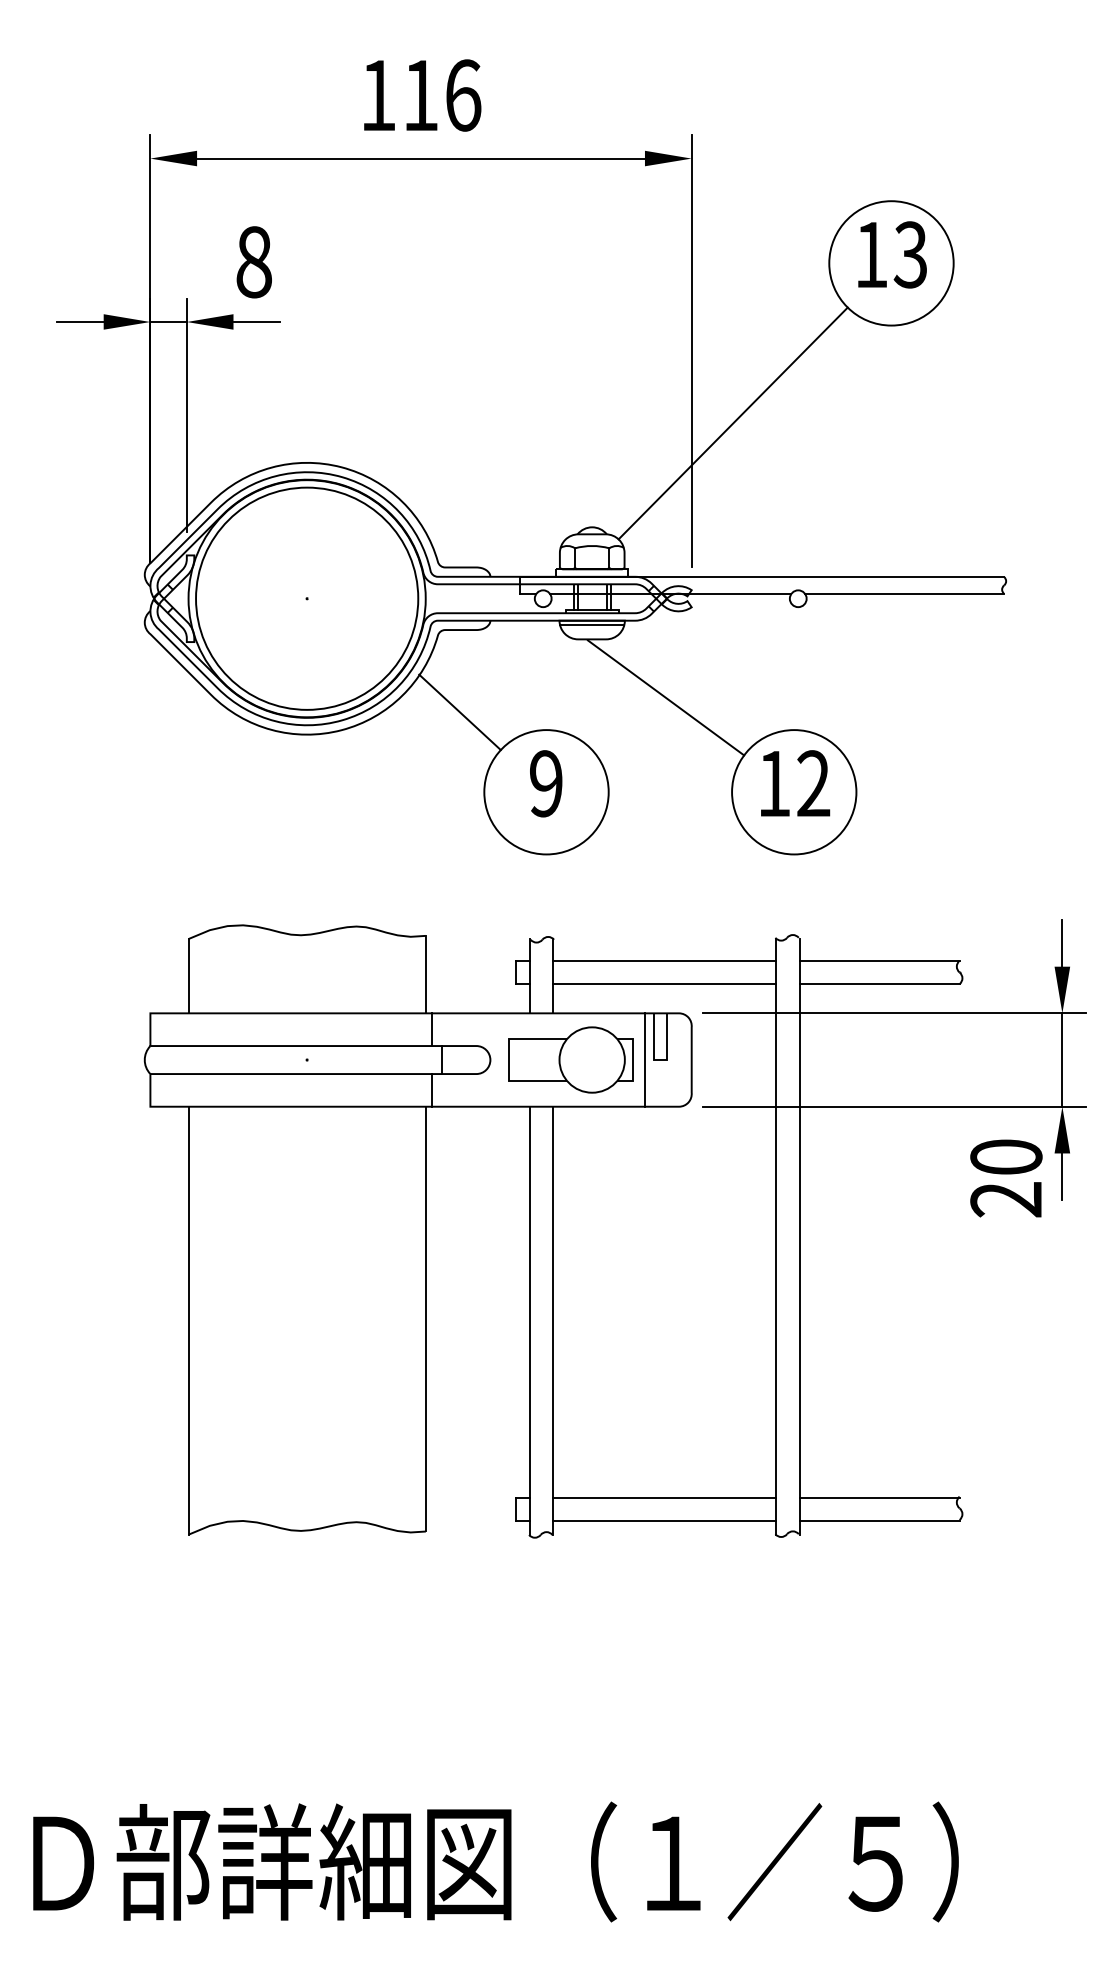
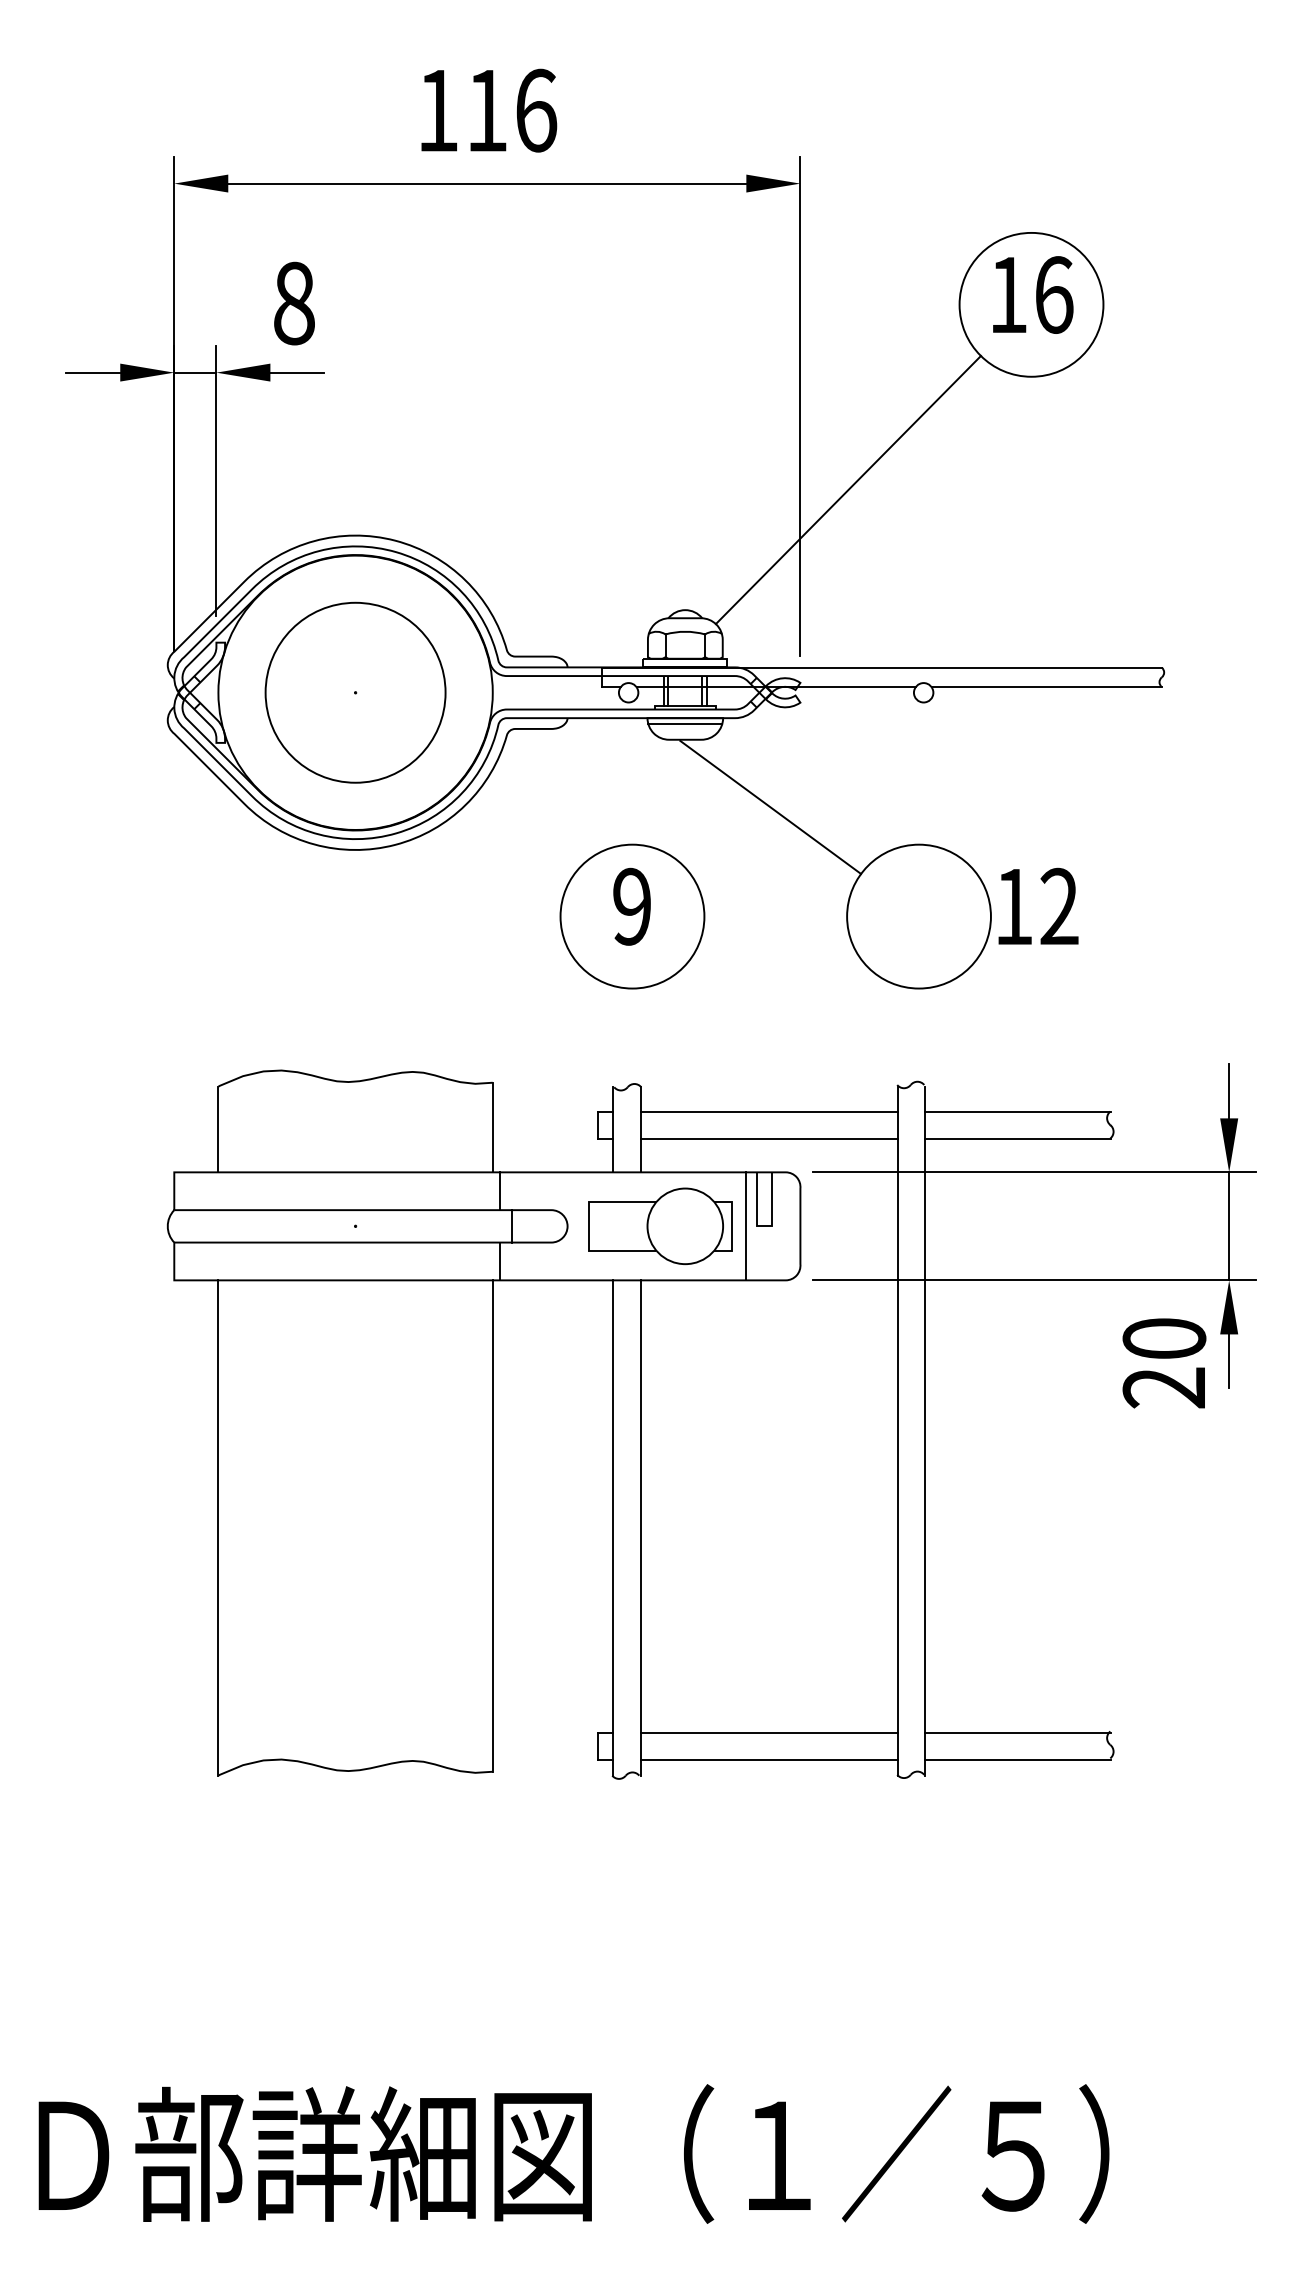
text: (910, 254) -> (1053, 294), 13 -> 16
circle: (307, 598) -> (355, 692), size x0.7
line: (460, 711) -> (532, 823), removed
text: (795, 782) -> (1038, 905), moved

